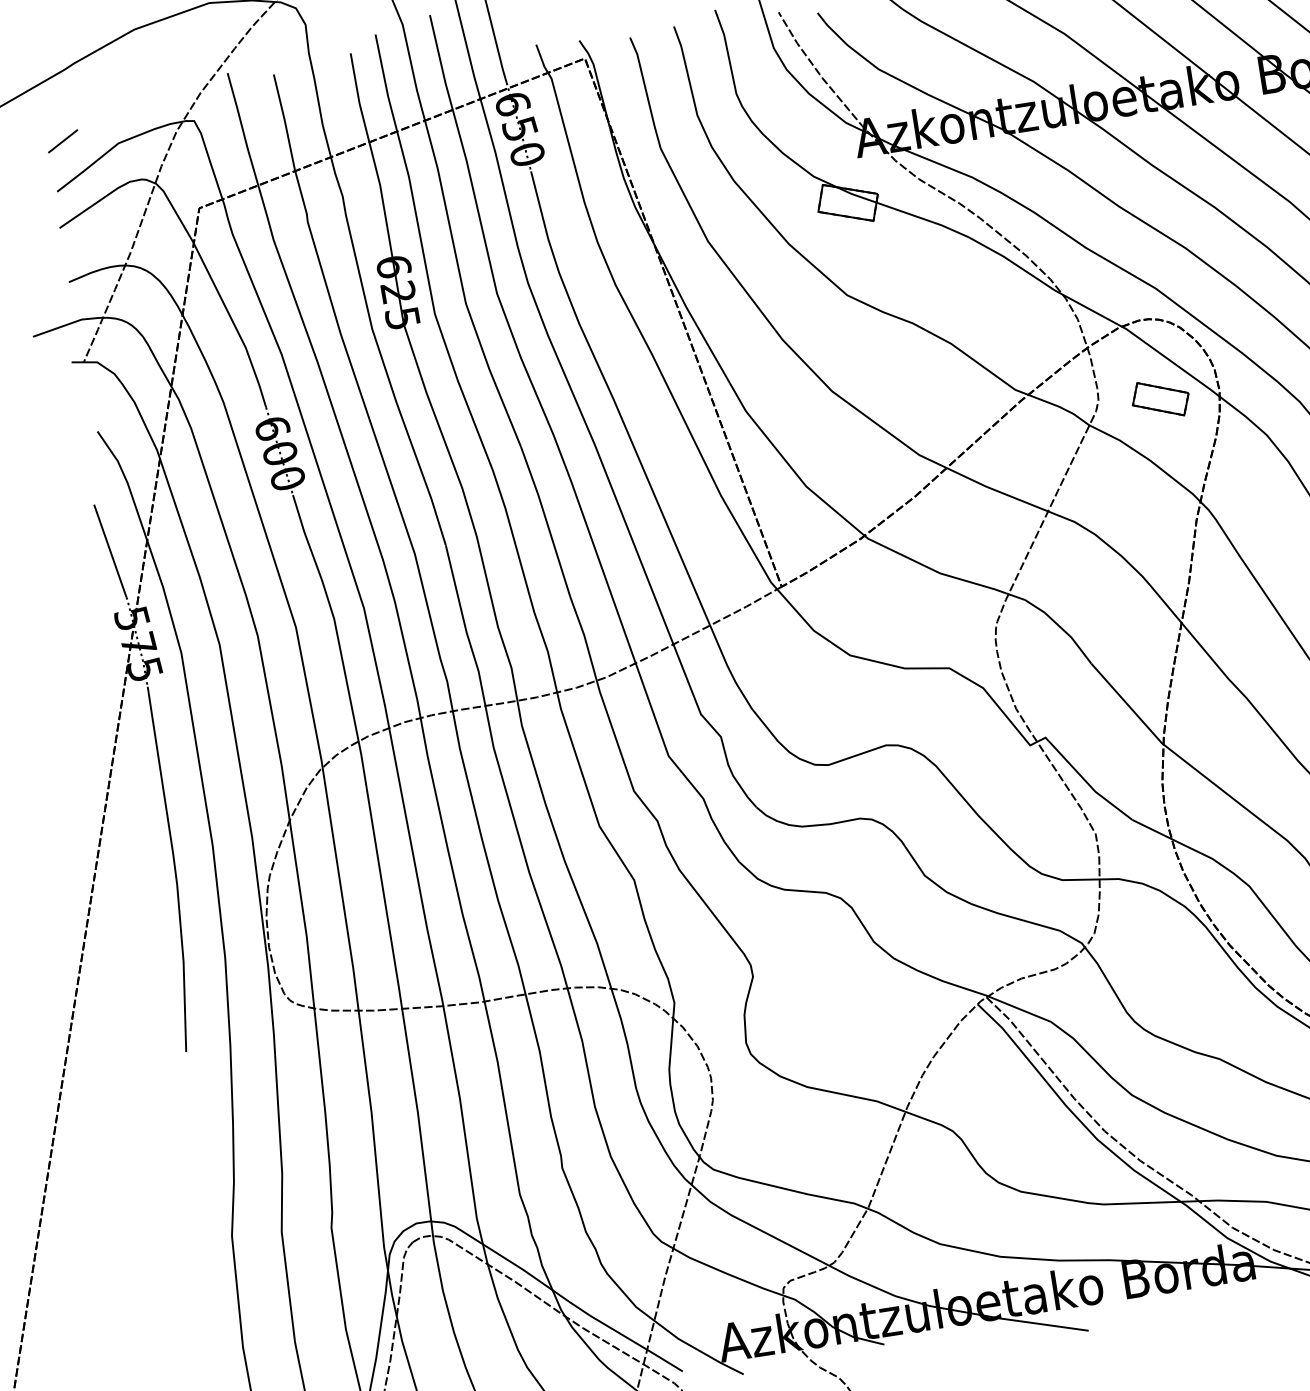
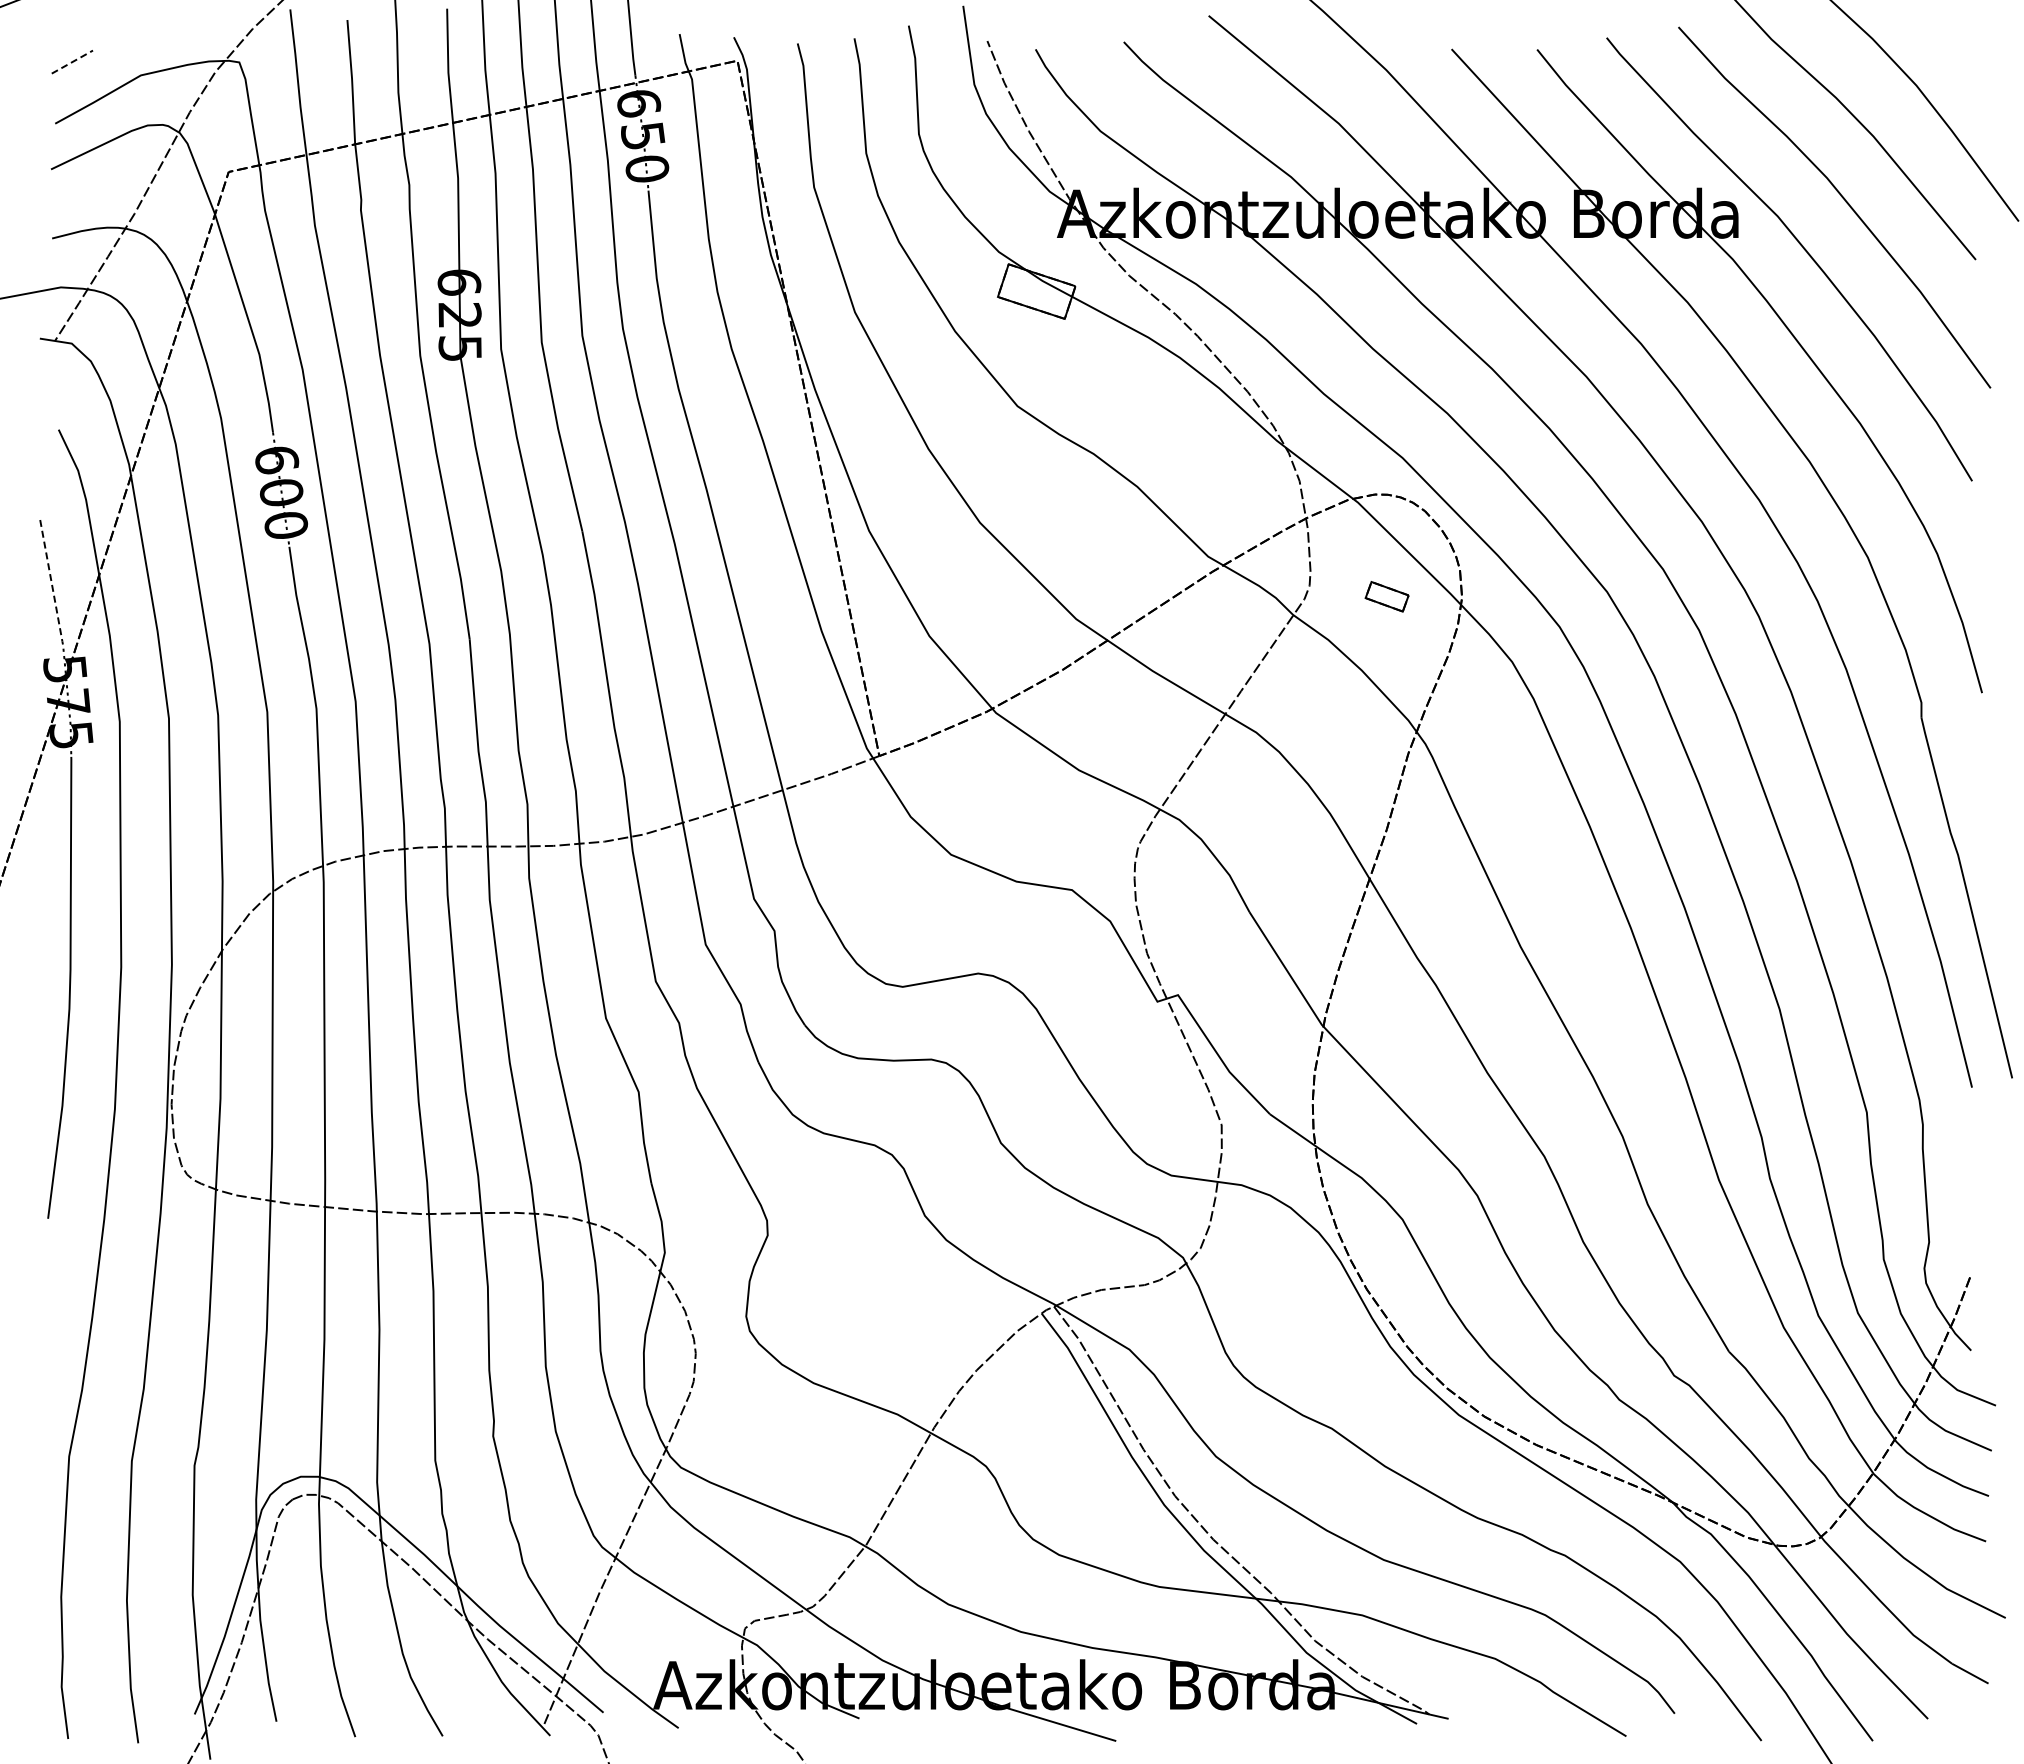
line: (63, 141) -> (72, 62), solid -> dashed
part: (1160, 399) -> (1386, 596), size x0.6
line: (110, 550) -> (51, 580), solid -> dashed

